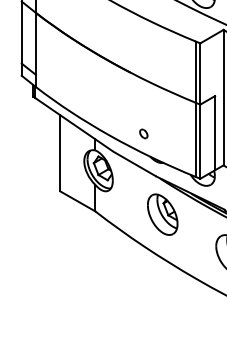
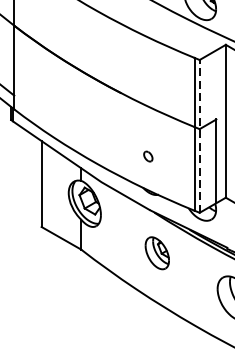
line: (200, 111) -> (199, 136), solid -> dashed
part: (143, 133) -> (147, 156), moved
part: (162, 214) -> (156, 253), size x0.7

